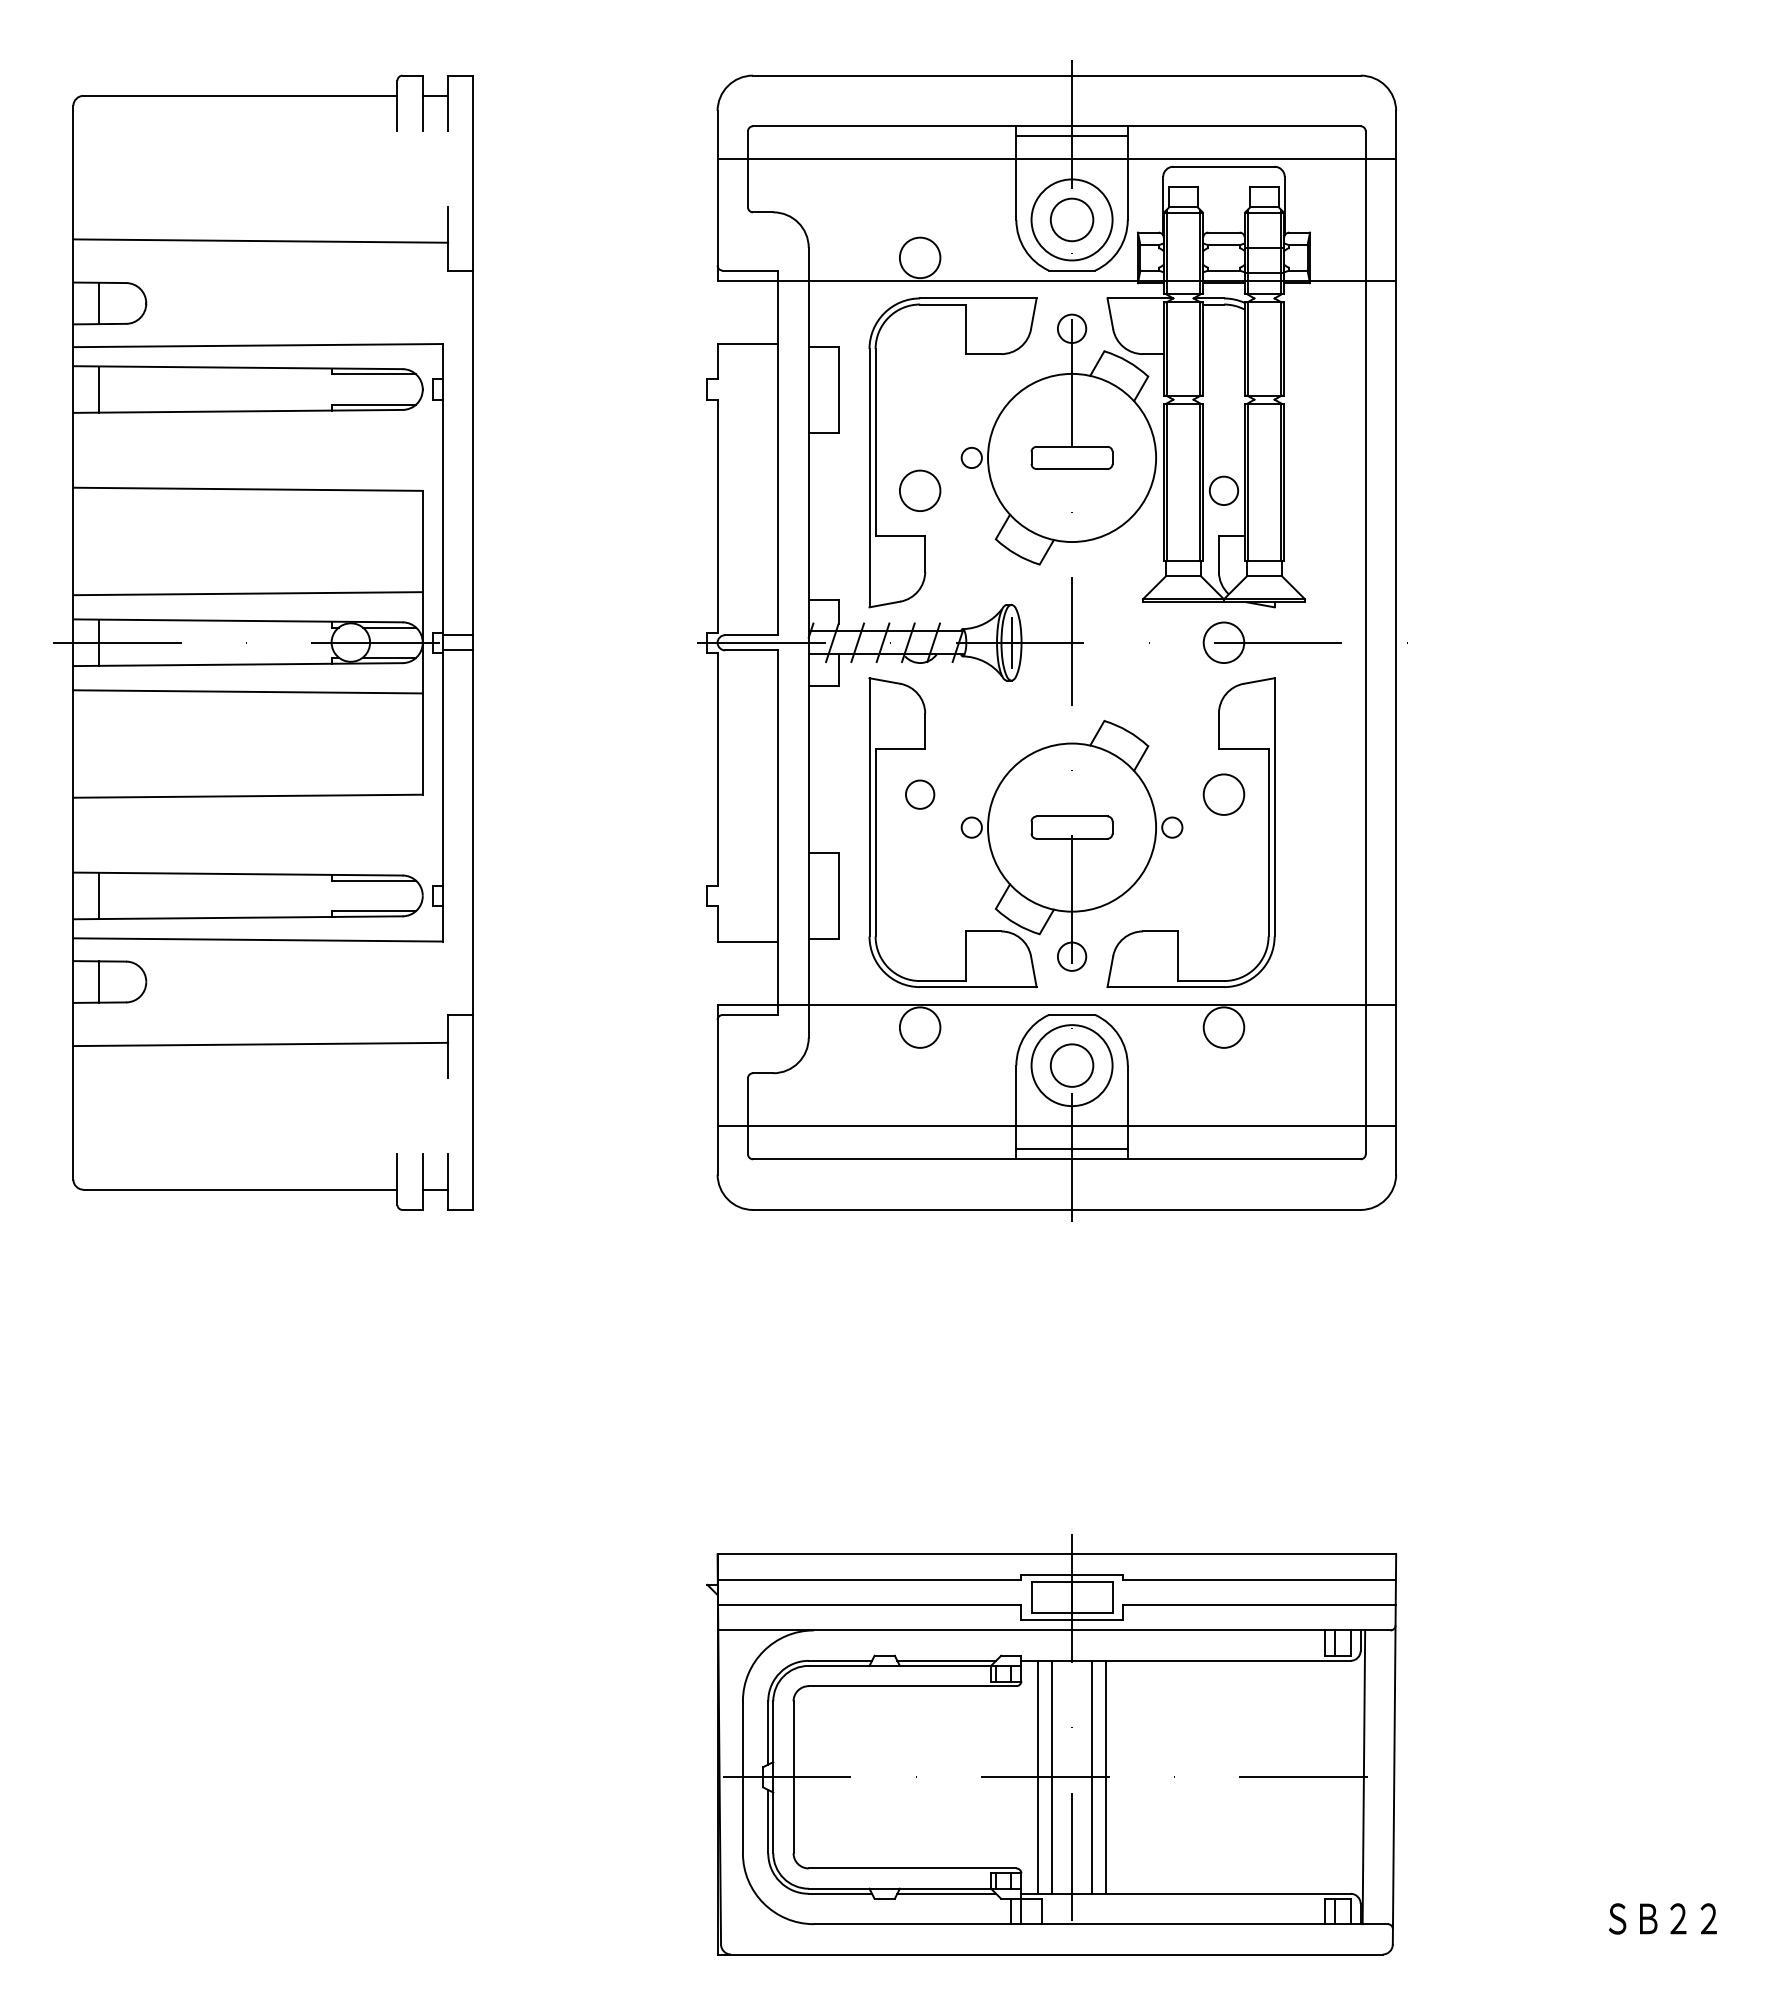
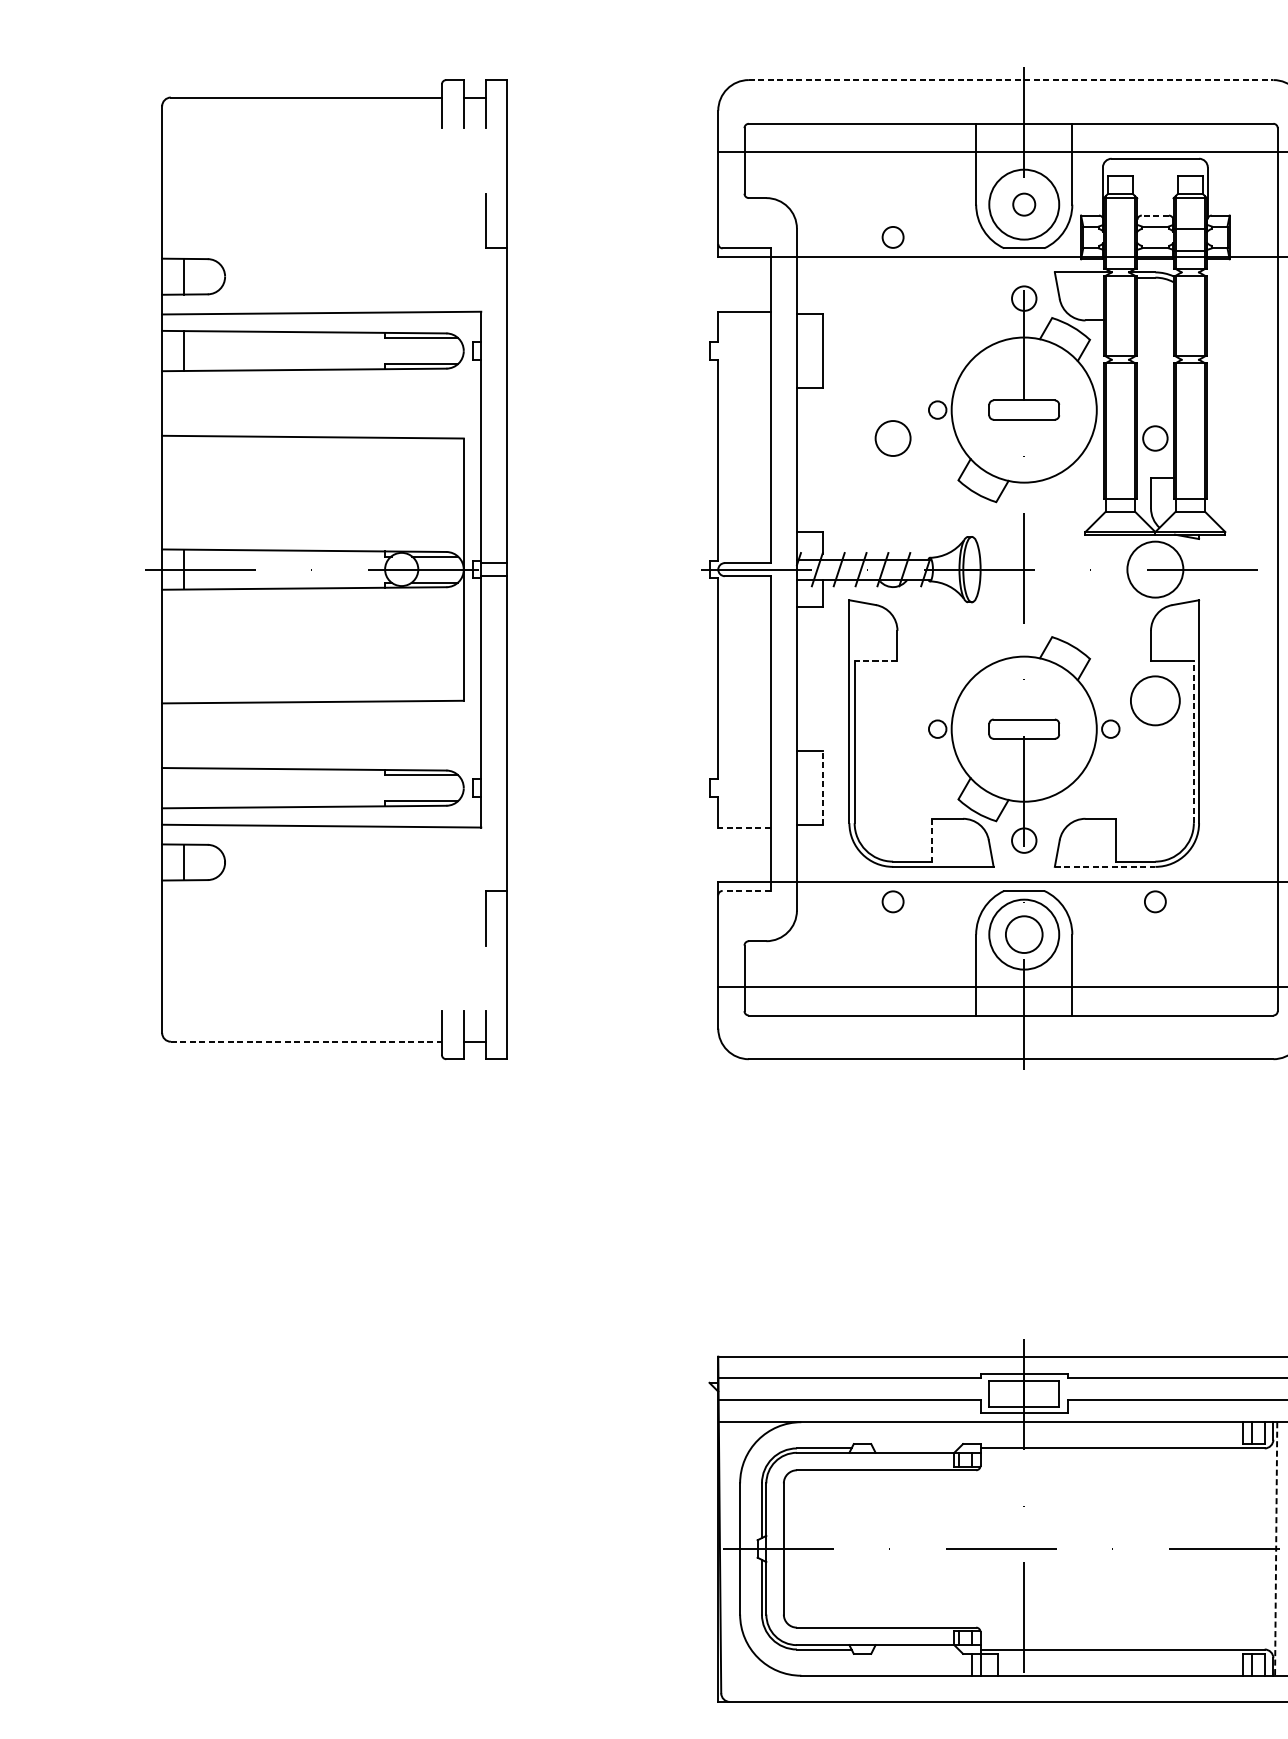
line: (1056, 75) -> (1010, 79), solid -> dashed
line: (1071, 136) -> (1023, 132), removed
circle: (1071, 219) -> (1023, 204), size x0.6
line: (1223, 232) -> (1154, 215), solid -> dashed
line: (260, 240) -> (323, 222), removed
circle: (919, 257) -> (892, 237), size x0.6
part: (876, 452) -> (855, 405), removed
line: (247, 593) -> (312, 527), removed
line: (1011, 642) -> (971, 569), removed
circle: (1223, 642) -> (1154, 569), size x1.6
line: (247, 691) -> (312, 611), removed
line: (900, 749) -> (876, 661), solid -> dashed
circle: (920, 794) -> (893, 700), removed
circle: (1223, 794) -> (1154, 700), size x1.4
line: (1268, 842) -> (1193, 742), solid -> dashed
line: (99, 895) -> (184, 787), removed
line: (839, 895) -> (823, 787), solid -> dashed
line: (747, 941) -> (744, 827), solid -> dashed
line: (965, 956) -> (932, 840), solid -> dashed
line: (1166, 987) -> (1105, 867), solid -> dashed
line: (750, 1014) -> (746, 890), solid -> dashed
circle: (919, 1027) -> (892, 901), size x0.6
circle: (1223, 1027) -> (1154, 901), size x0.6
line: (260, 1044) -> (323, 916), removed
line: (1071, 1149) -> (1023, 1007), removed
line: (240, 1189) -> (306, 1041), solid -> dashed
line: (946, 1660) -> (915, 1448), removed
line: (1038, 1776) -> (995, 1548), removed
line: (1051, 1776) -> (1006, 1548), removed
line: (1092, 1776) -> (1041, 1548), removed
line: (1106, 1776) -> (1053, 1548), removed
line: (1363, 1777) -> (1275, 1549), solid -> dashed
line: (946, 1893) -> (915, 1649), removed

